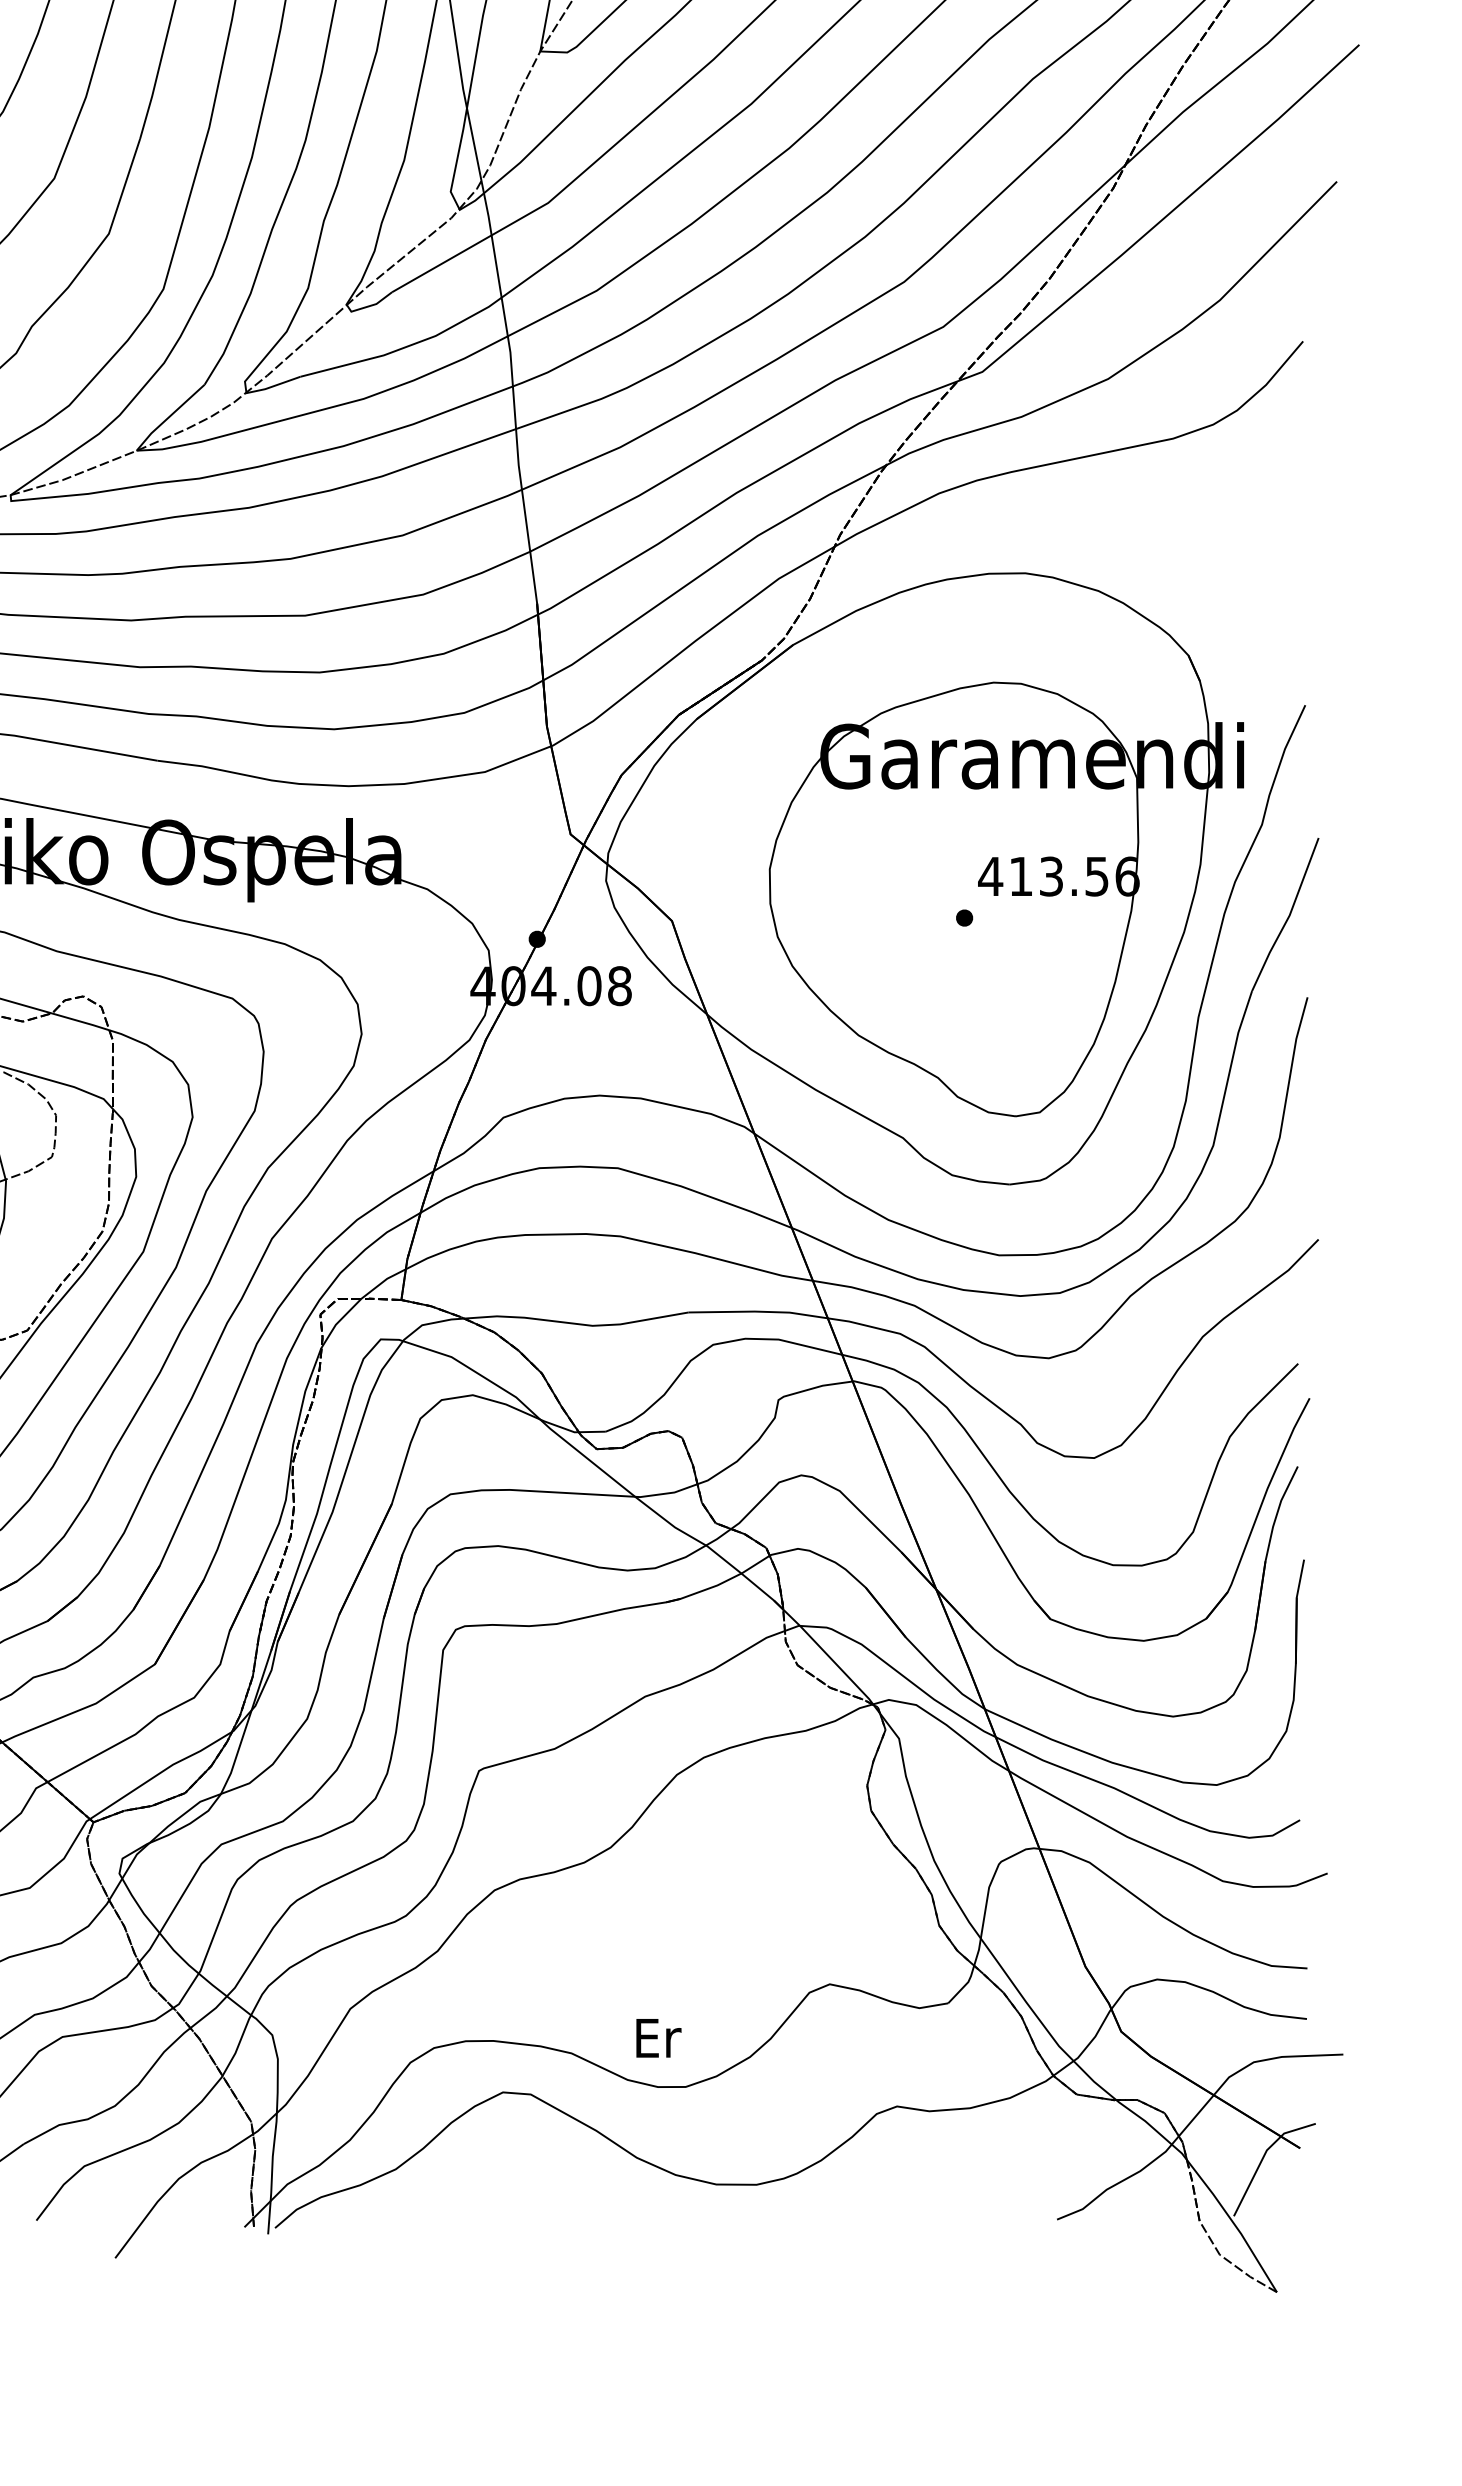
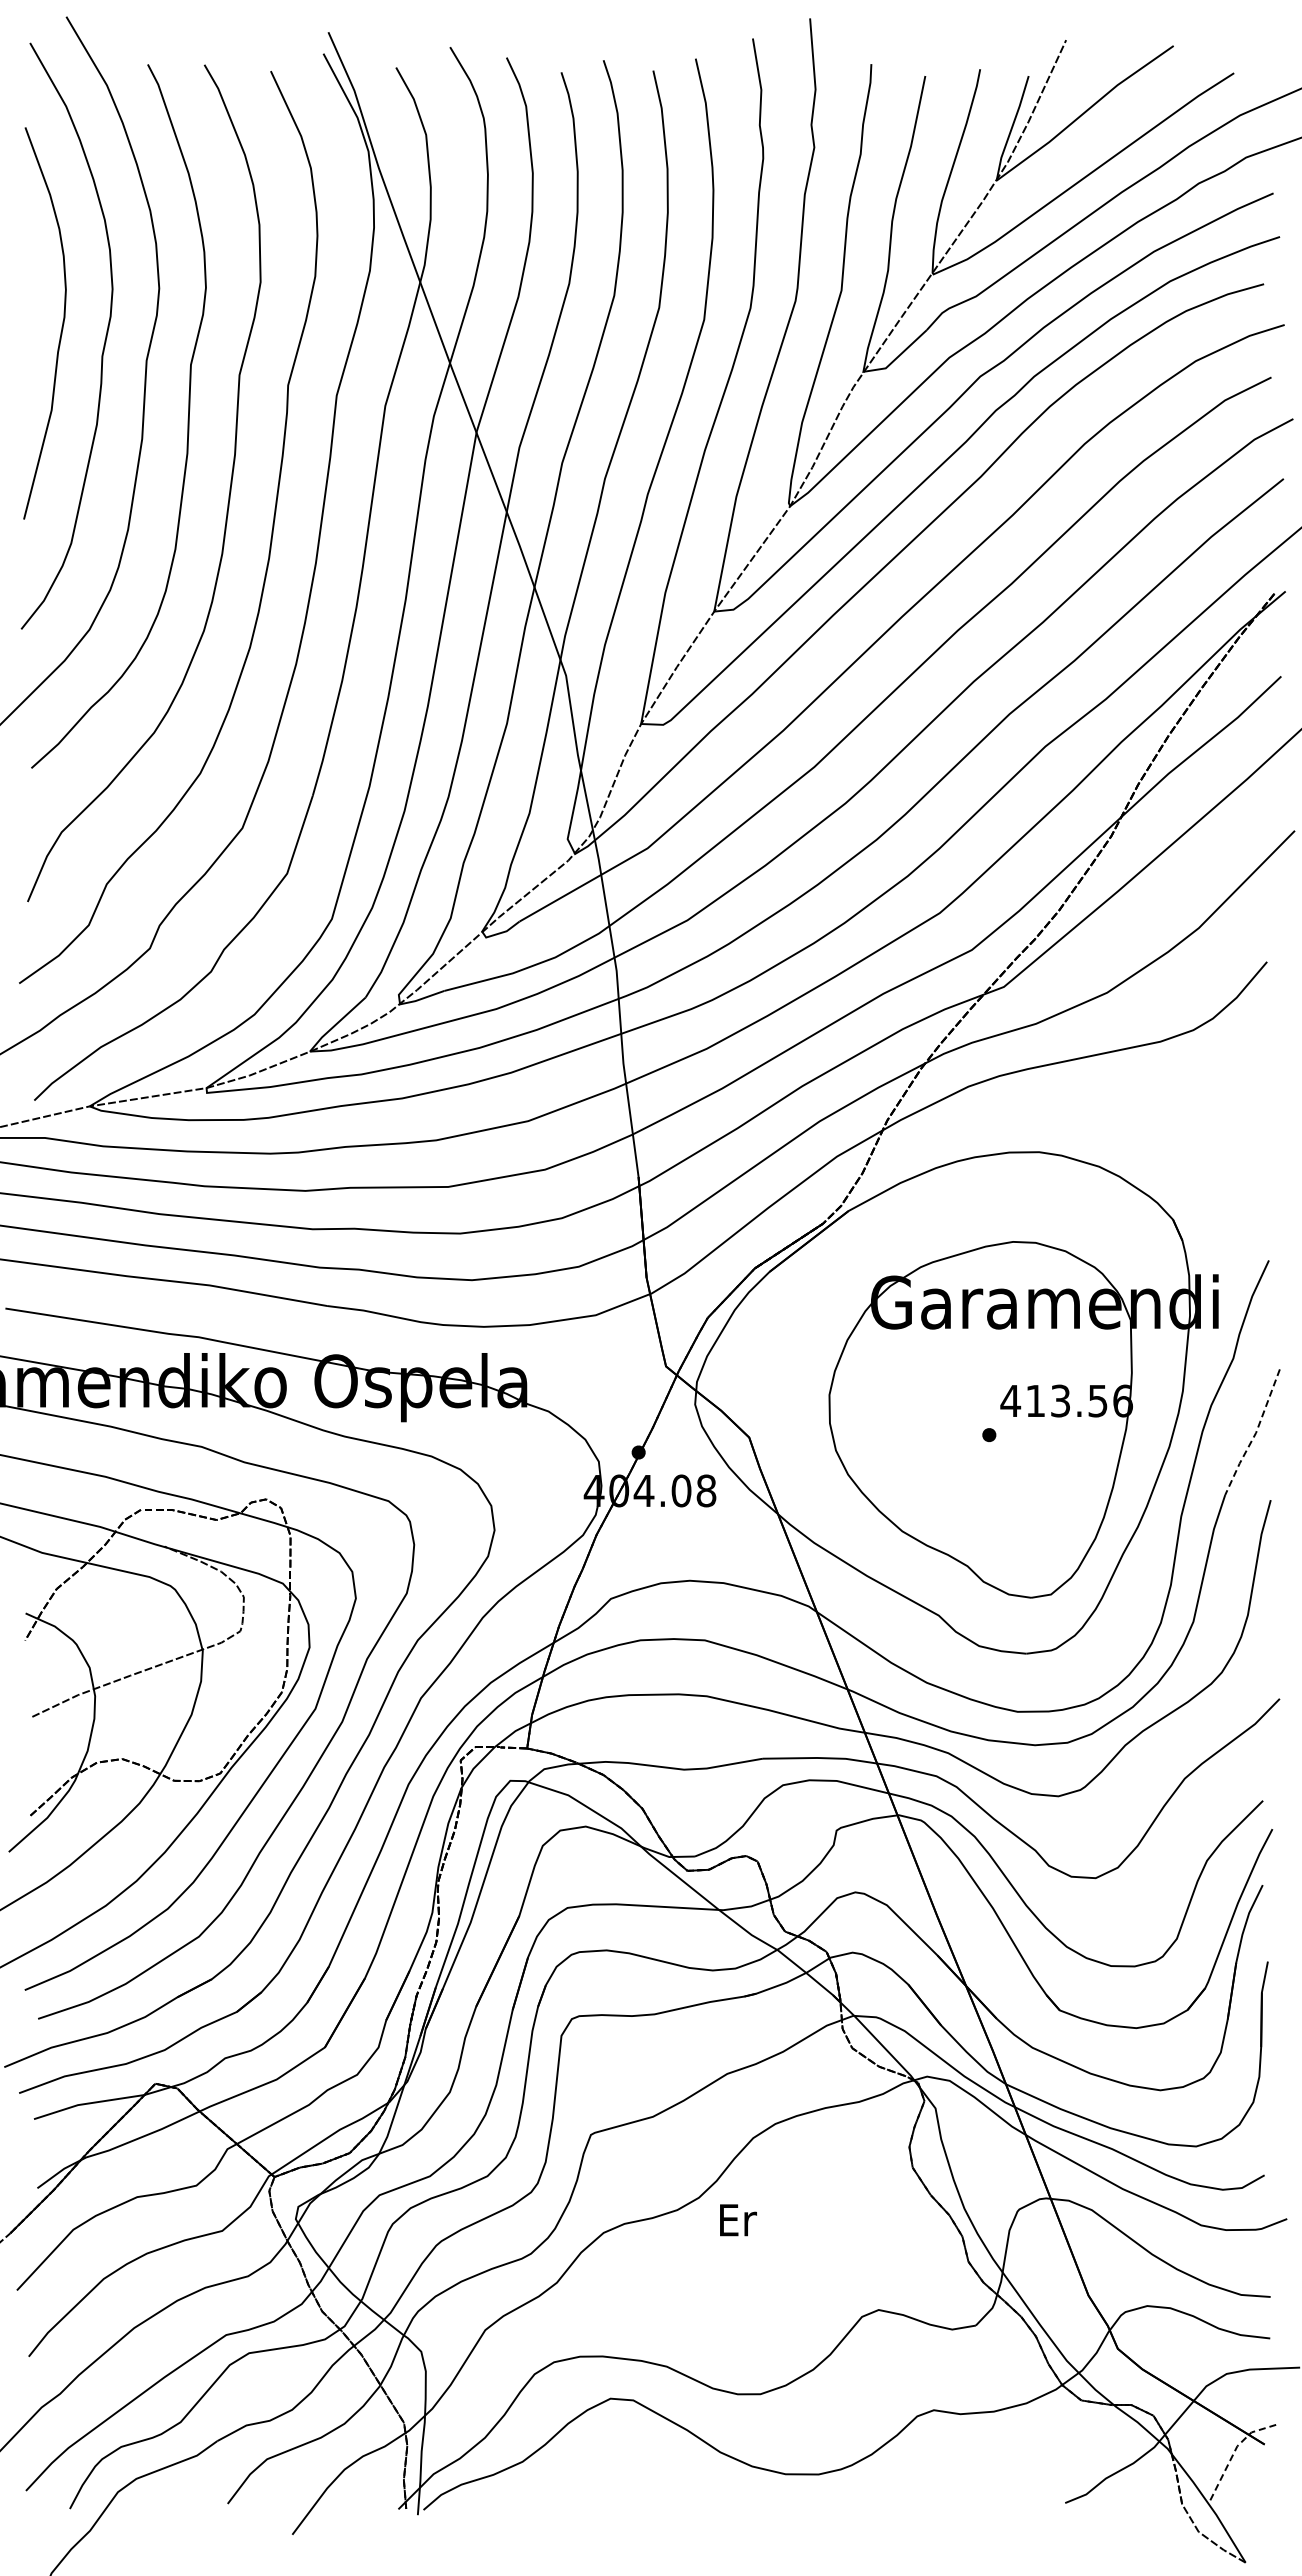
line: (1288, 916) -> (1255, 1433), solid -> dashed
text: (658, 2038) -> (738, 2220), moved
line: (1264, 2155) -> (1235, 2450), solid -> dashed

